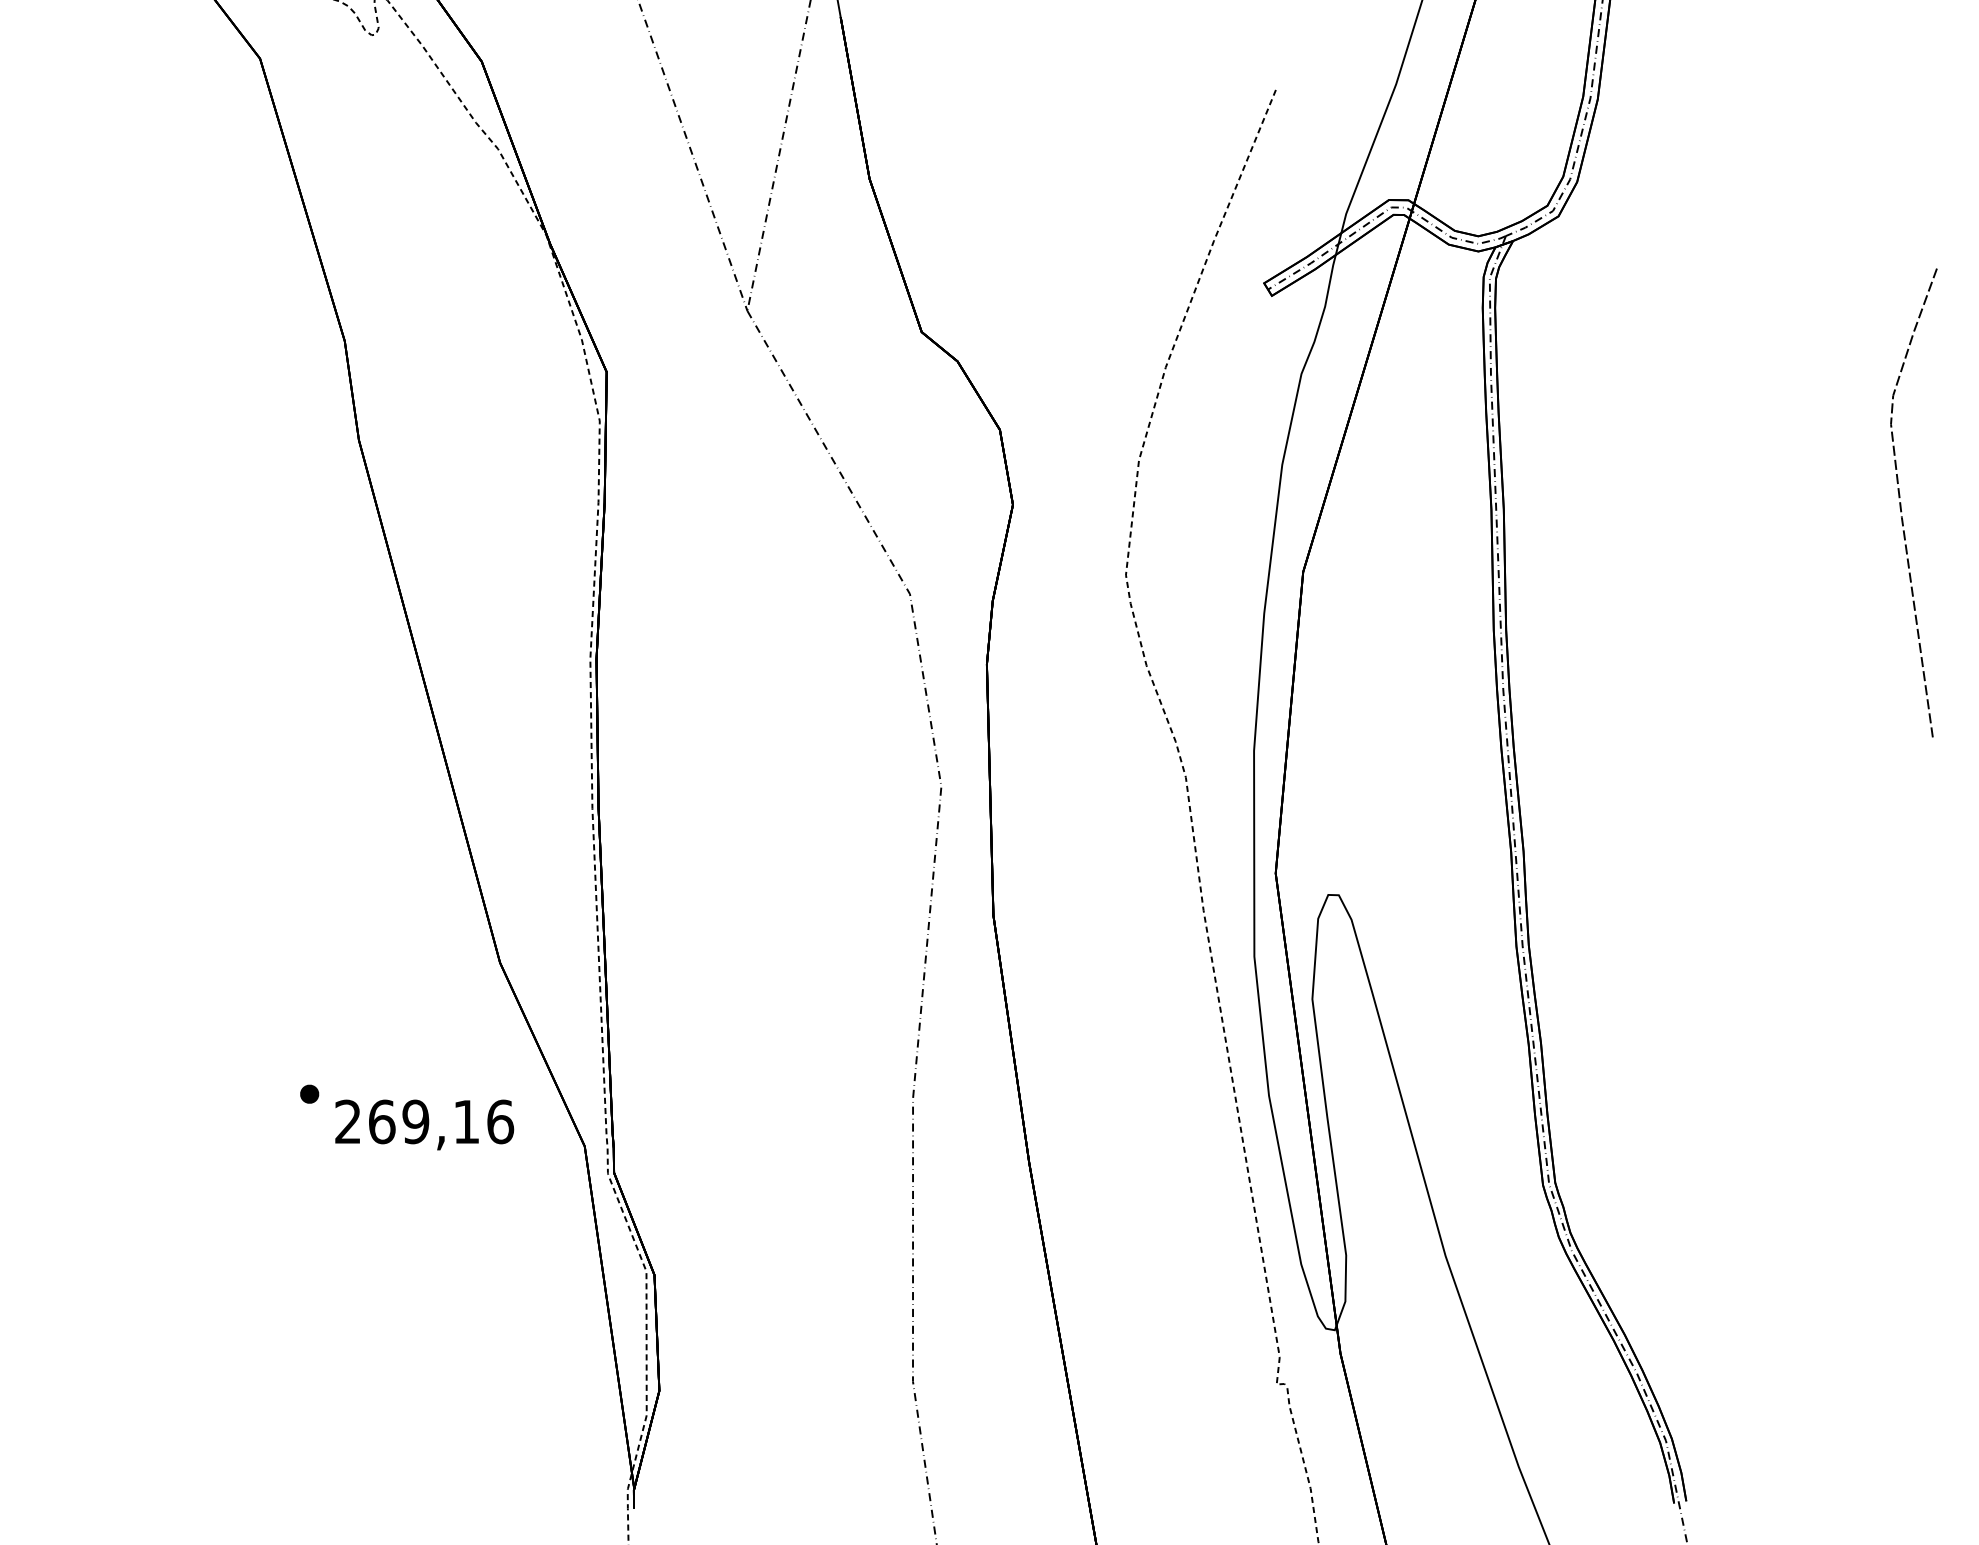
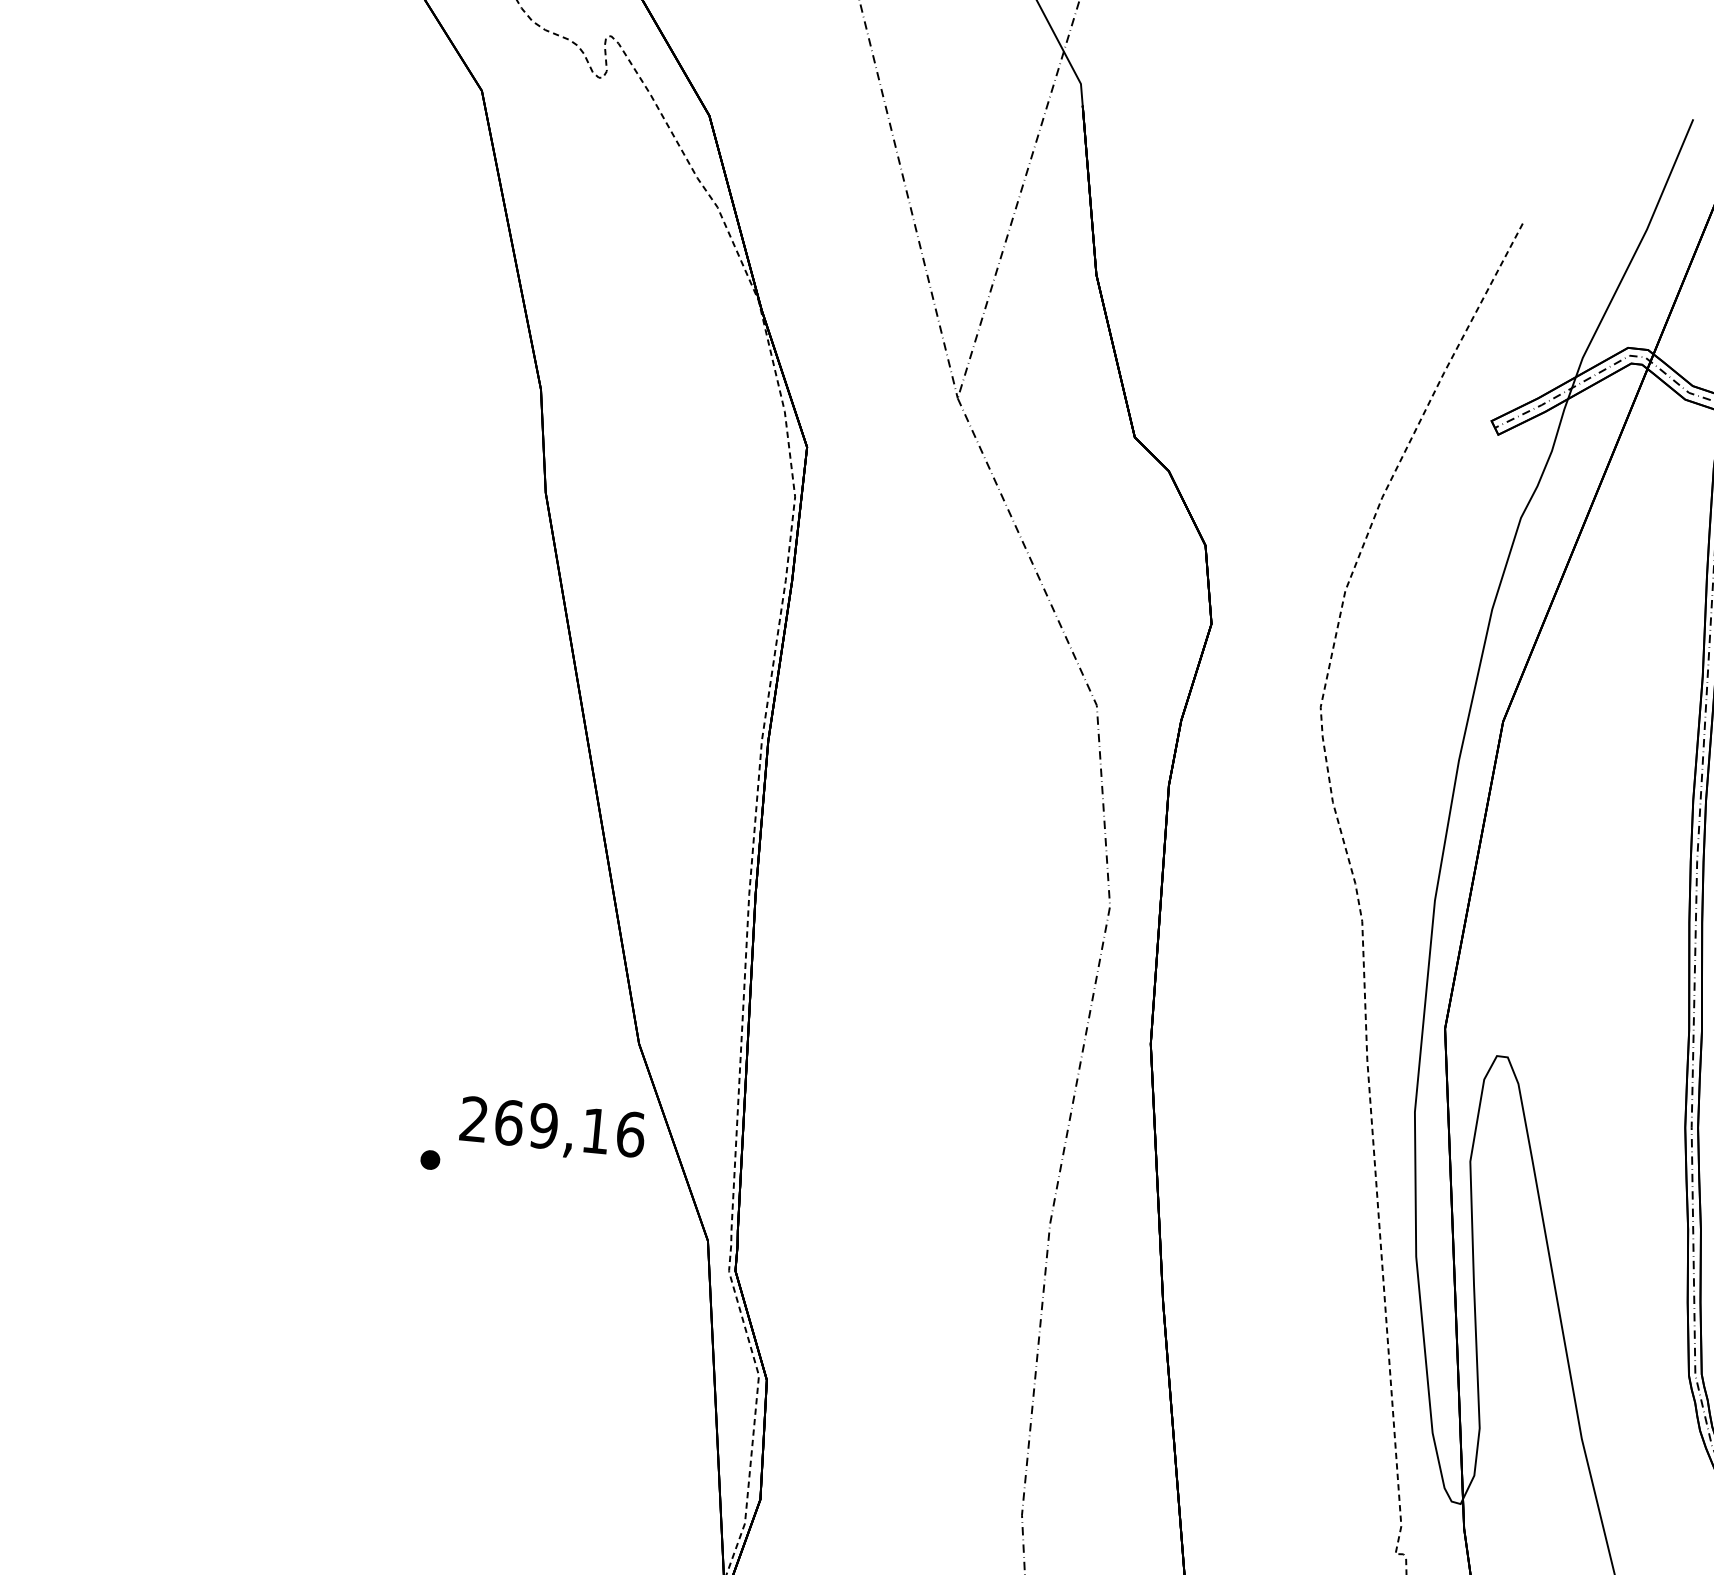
text: (424, 1124) -> (552, 1129), moved

